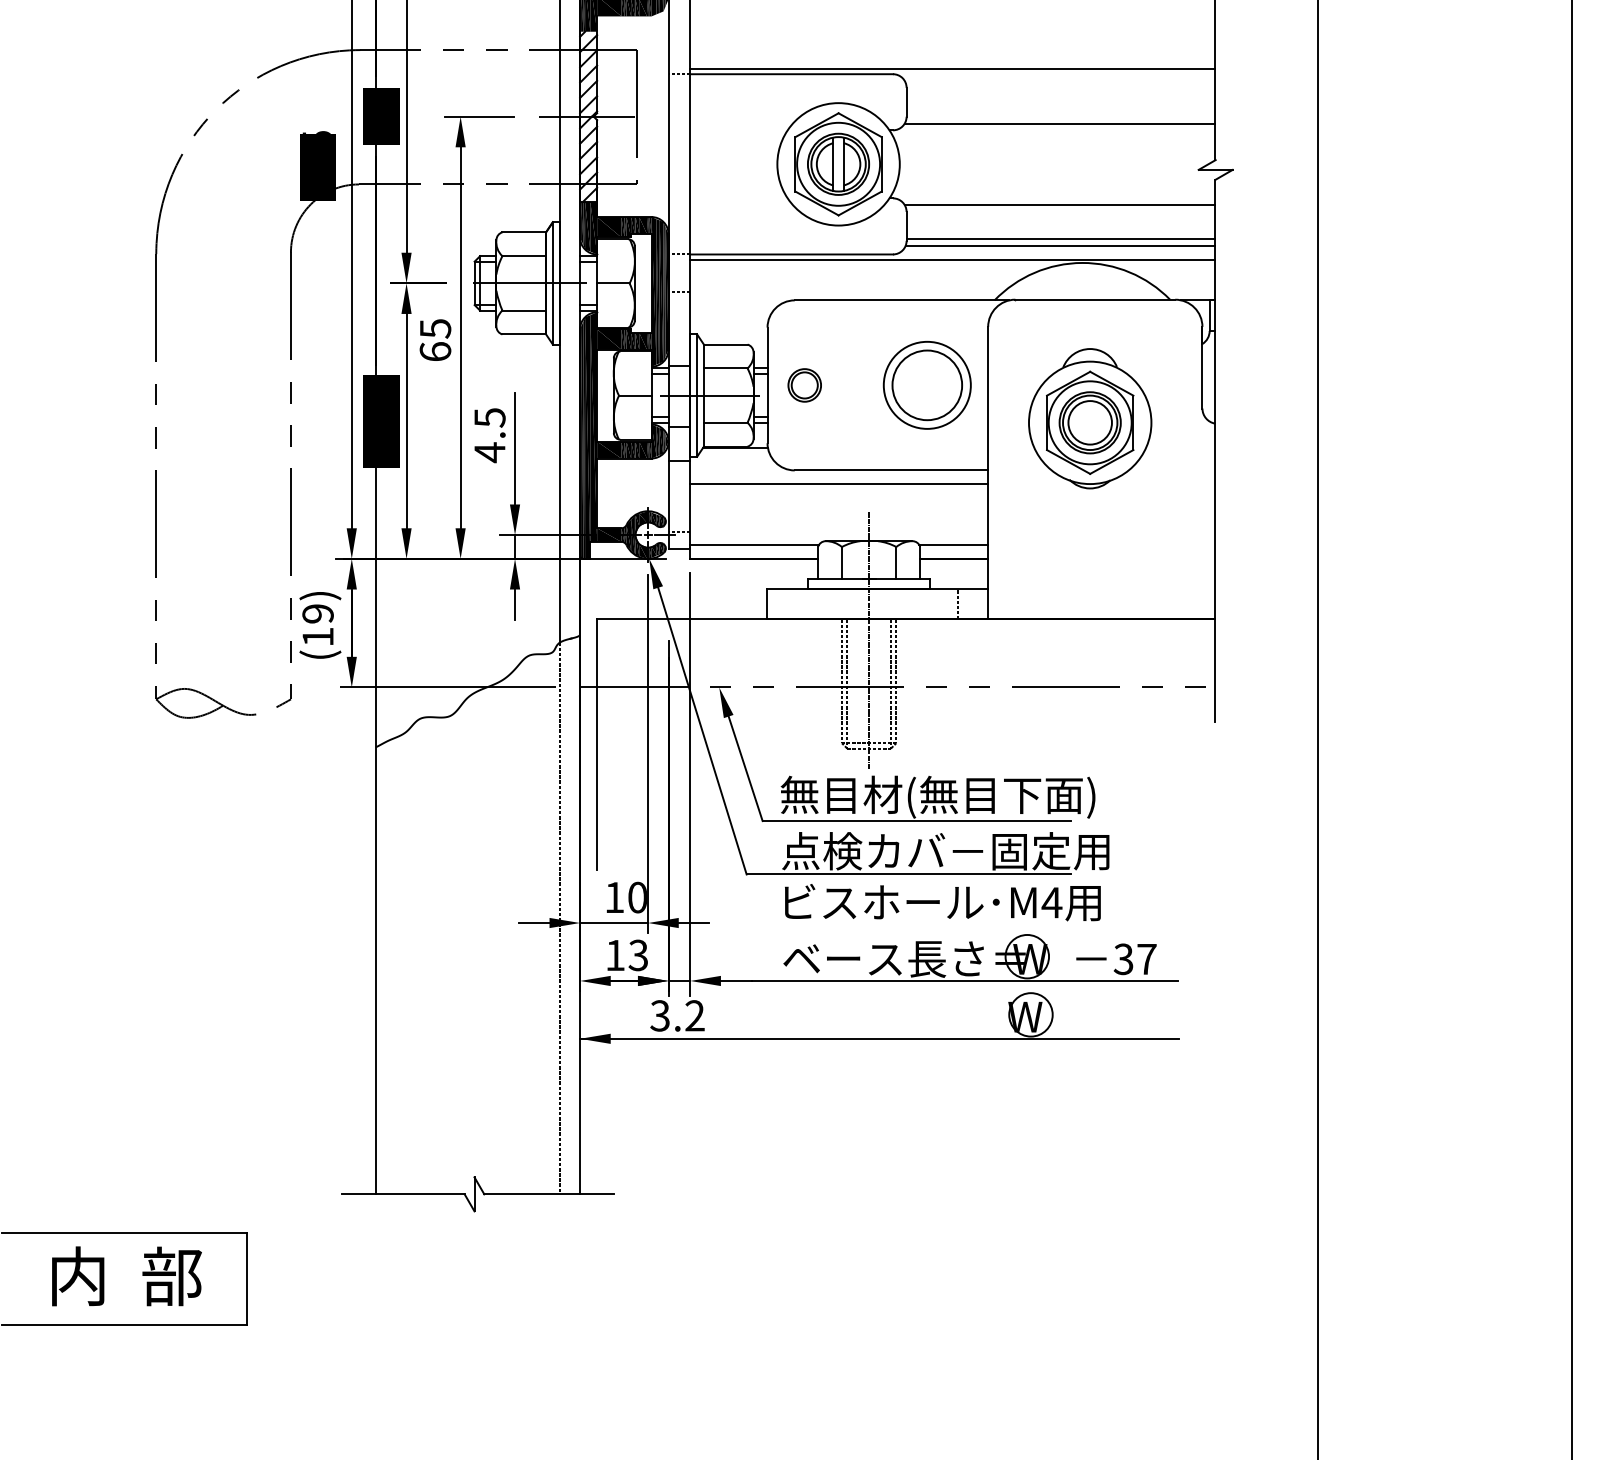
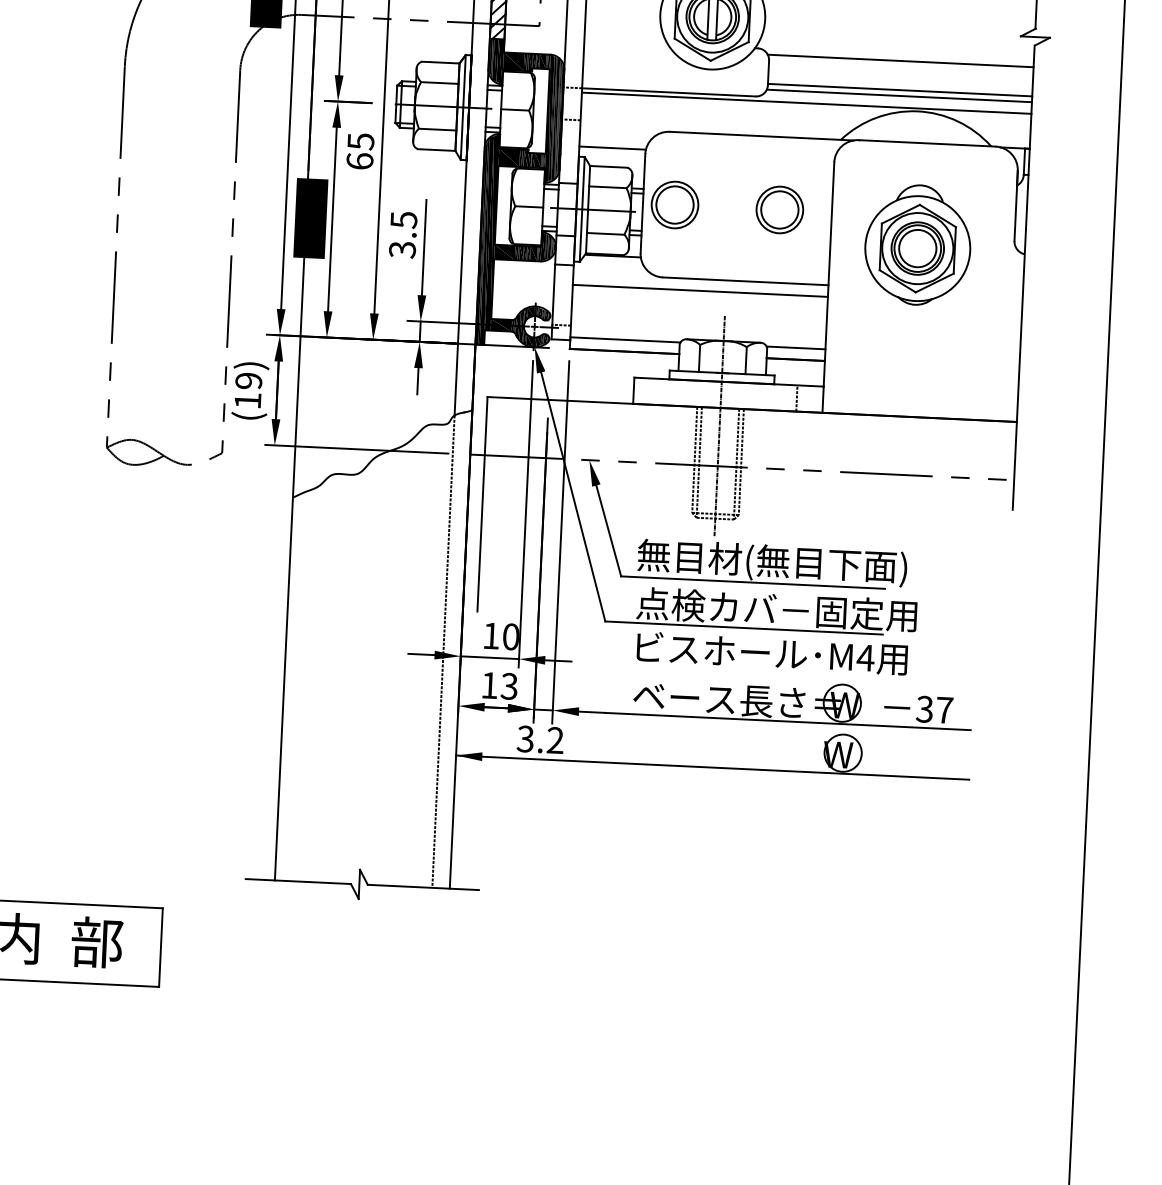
line: (728, 322) -> (612, 148), added
part: (804, 385) -> (674, 205), size x1.67
part: (927, 385) -> (779, 210), size x0.62
text: (489, 452) -> (402, 249), 4.5 -> 3.5

